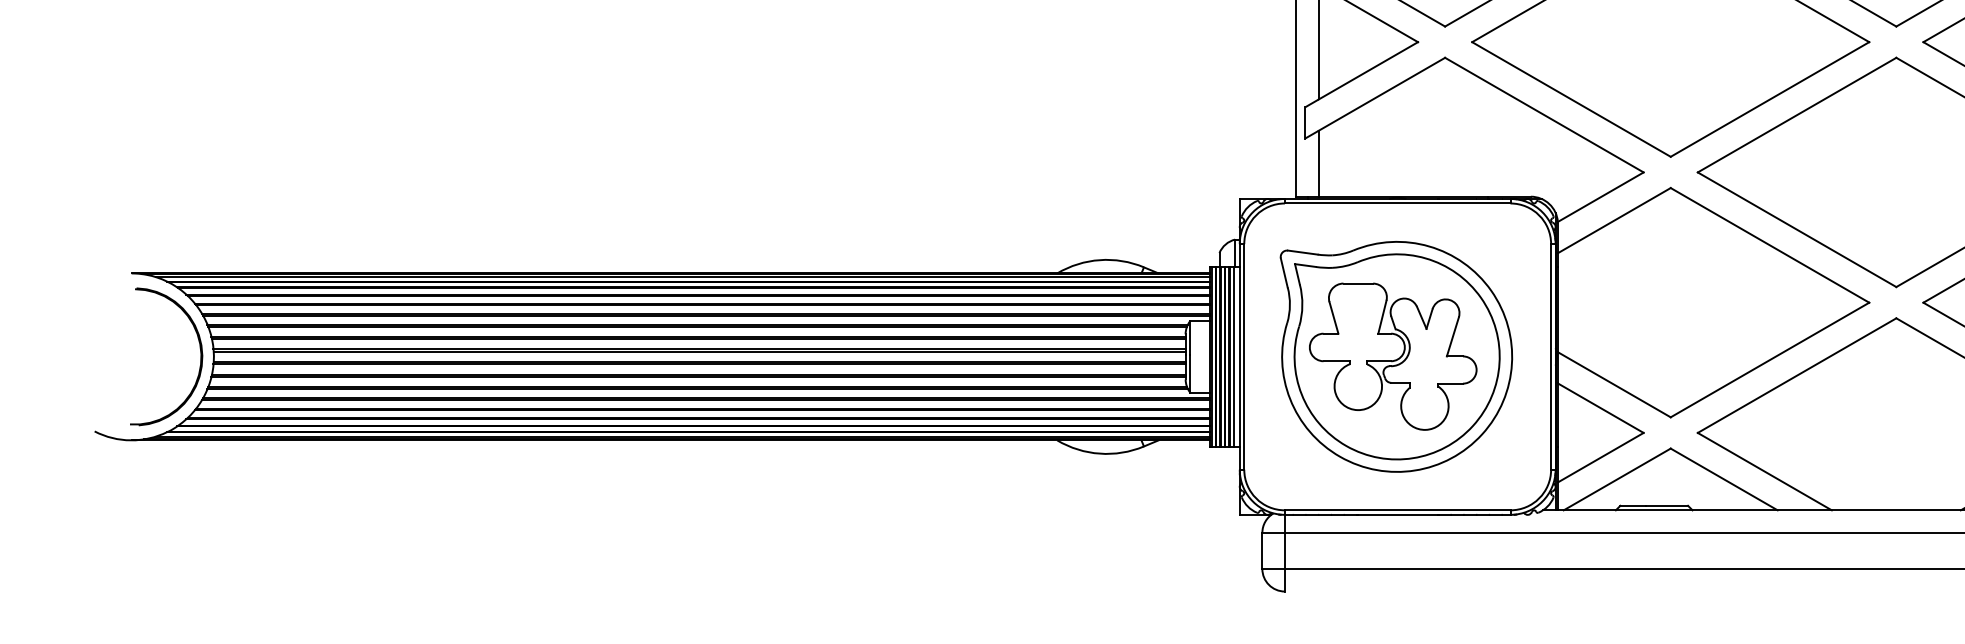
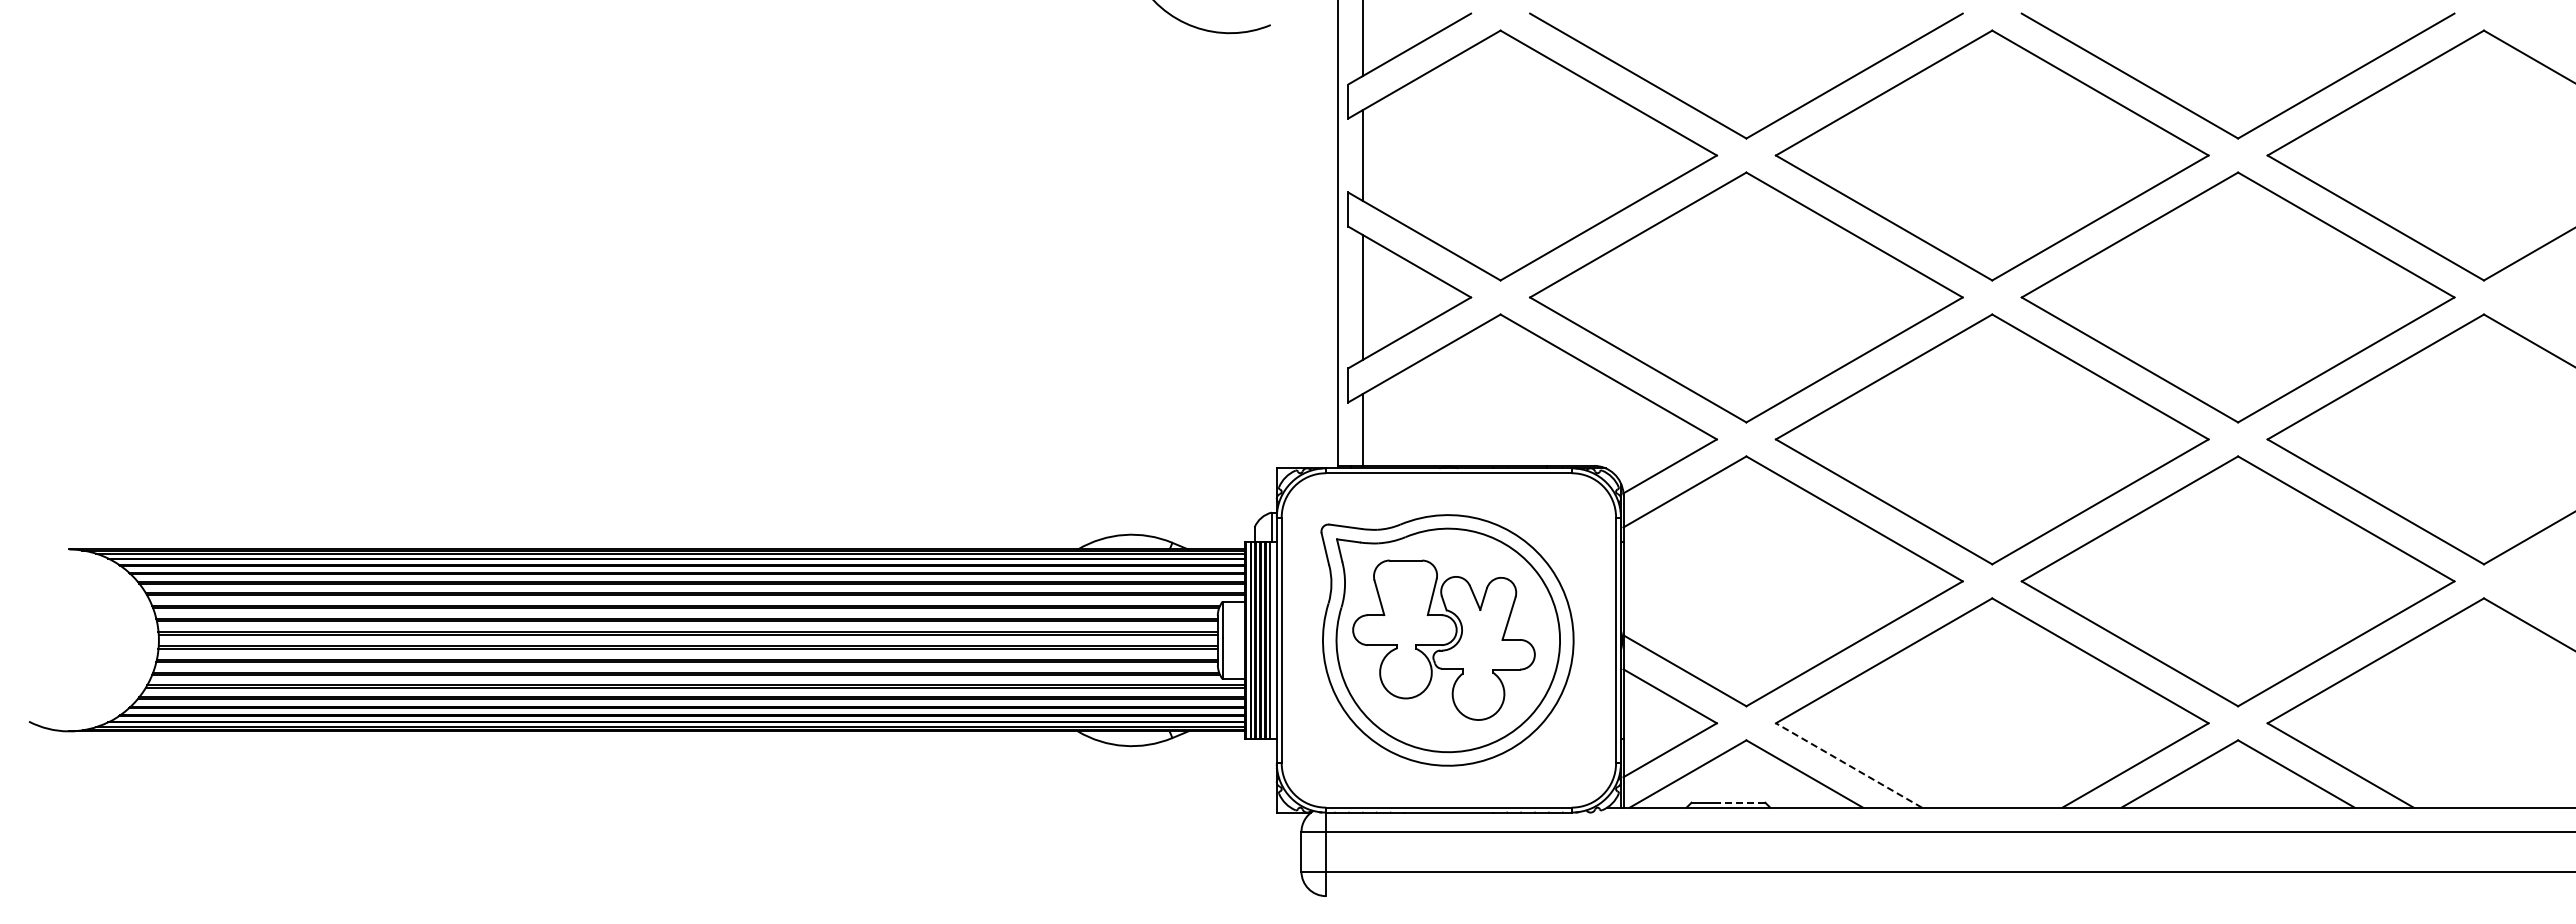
part: (199, 349) -> (143, 632), removed
line: (1764, 471) -> (1848, 765), solid -> dashed
line: (1667, 505) -> (1742, 802), solid -> dashed

